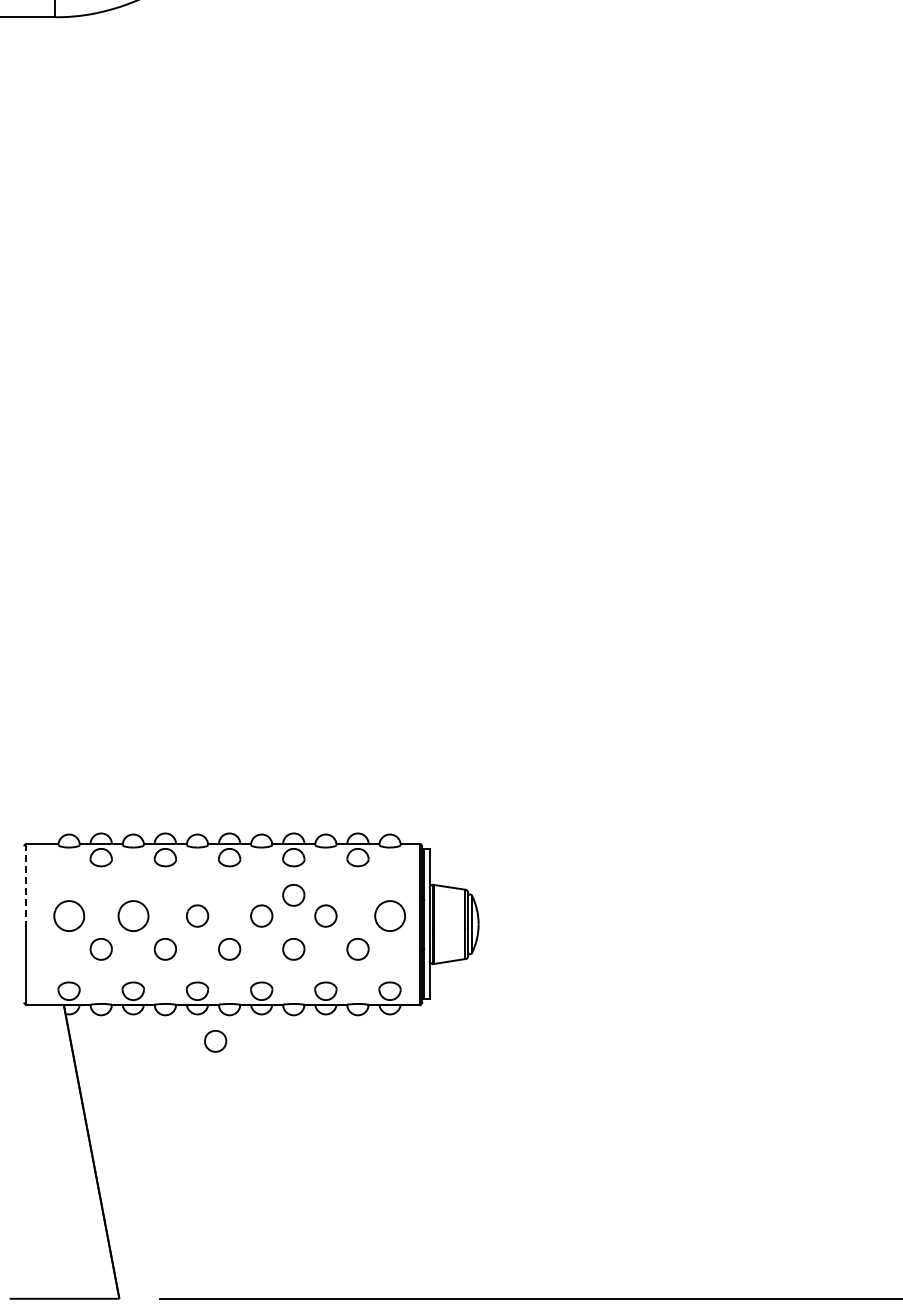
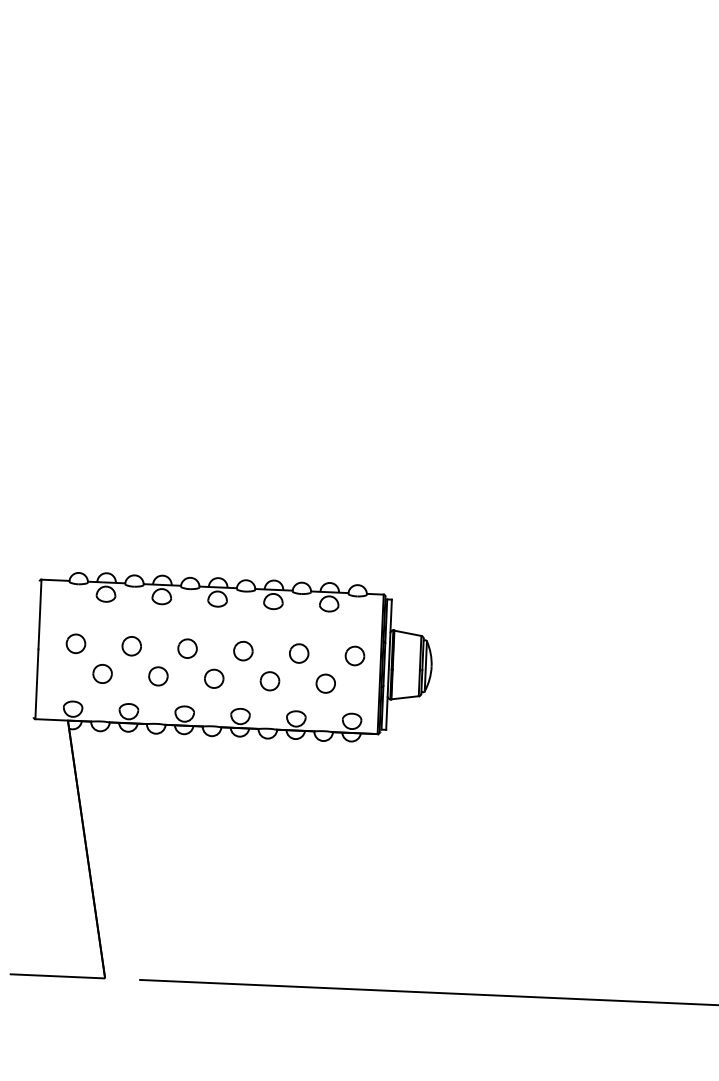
line: (26, 884) -> (40, 614), dashed -> solid
part: (293, 894) -> (271, 633), removed
part: (68, 915) -> (75, 643), size x0.71
part: (132, 915) -> (131, 645), size x0.71
part: (389, 915) -> (354, 655), size x0.71
part: (215, 1041) -> (198, 758), removed

